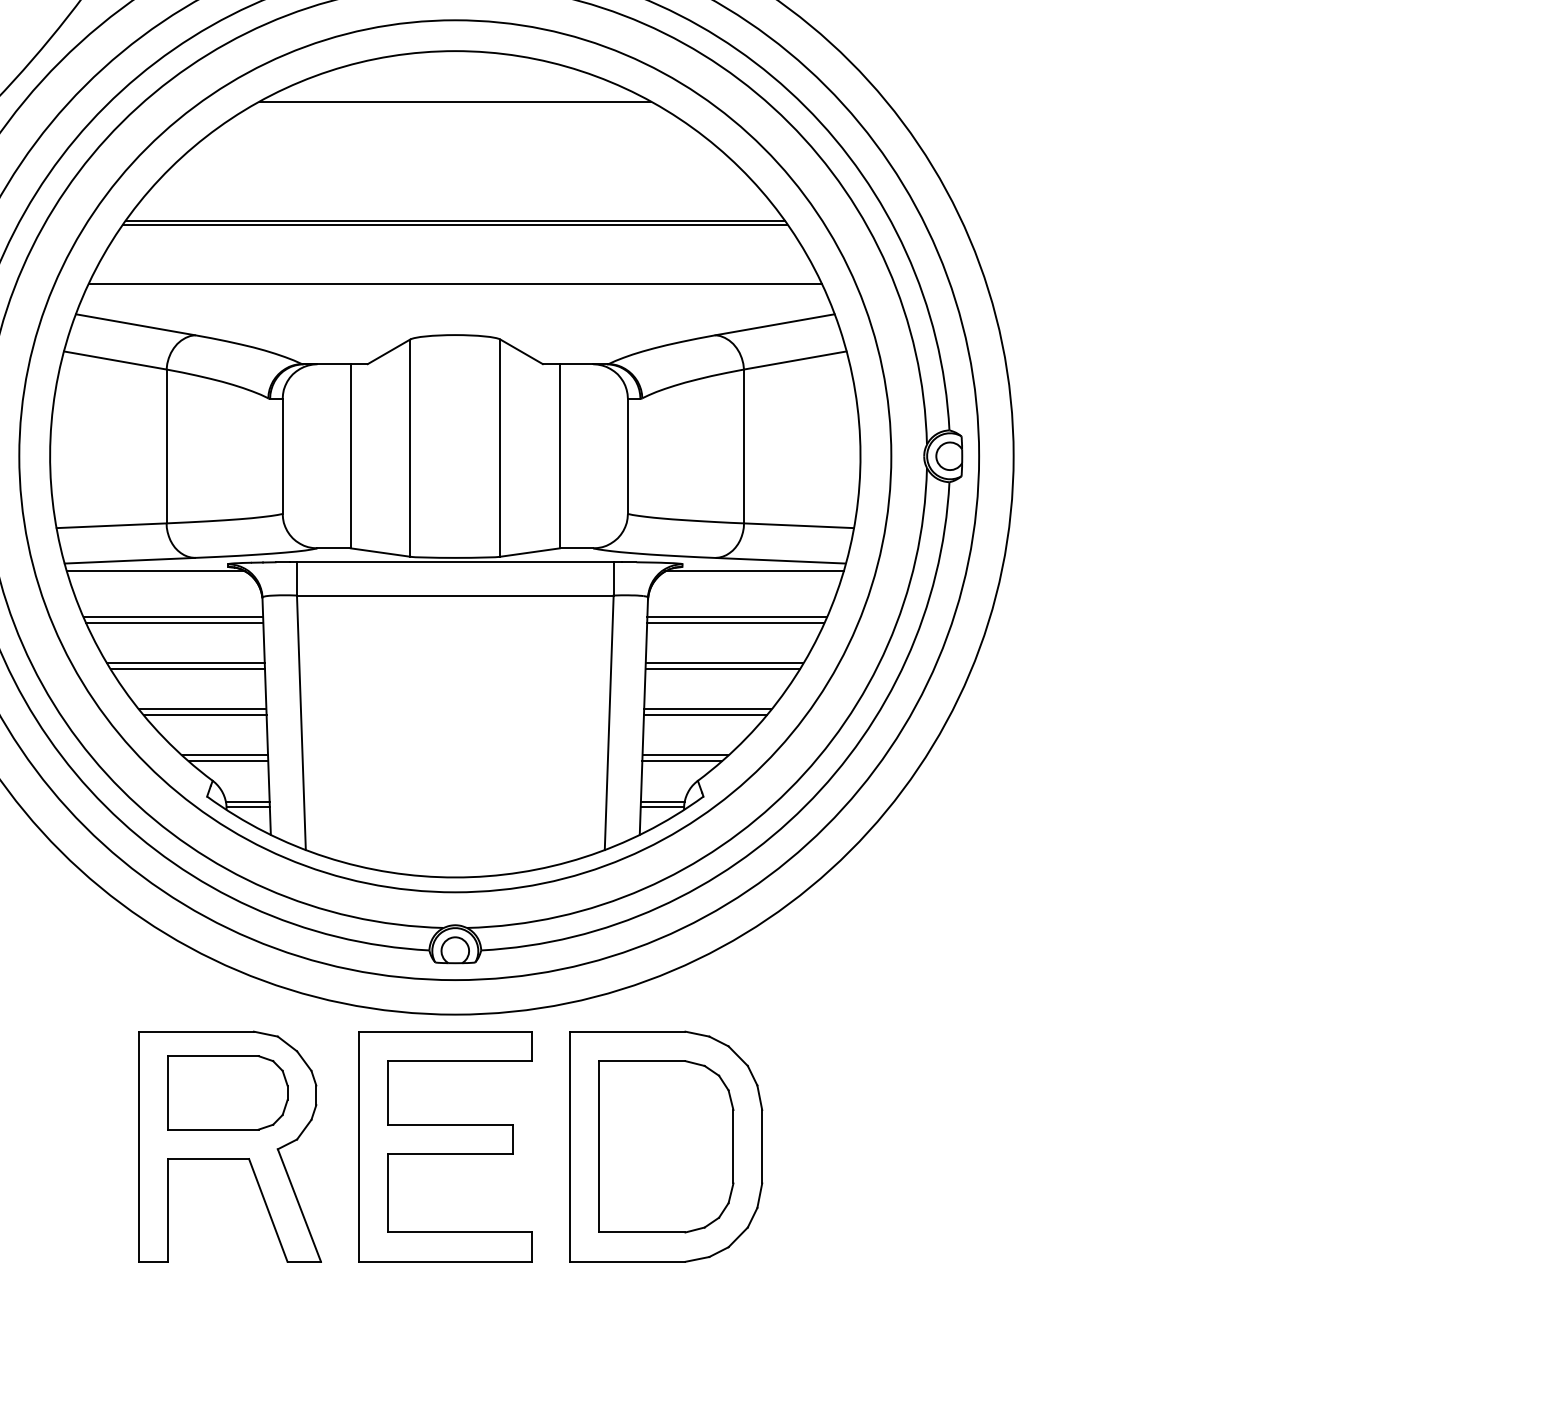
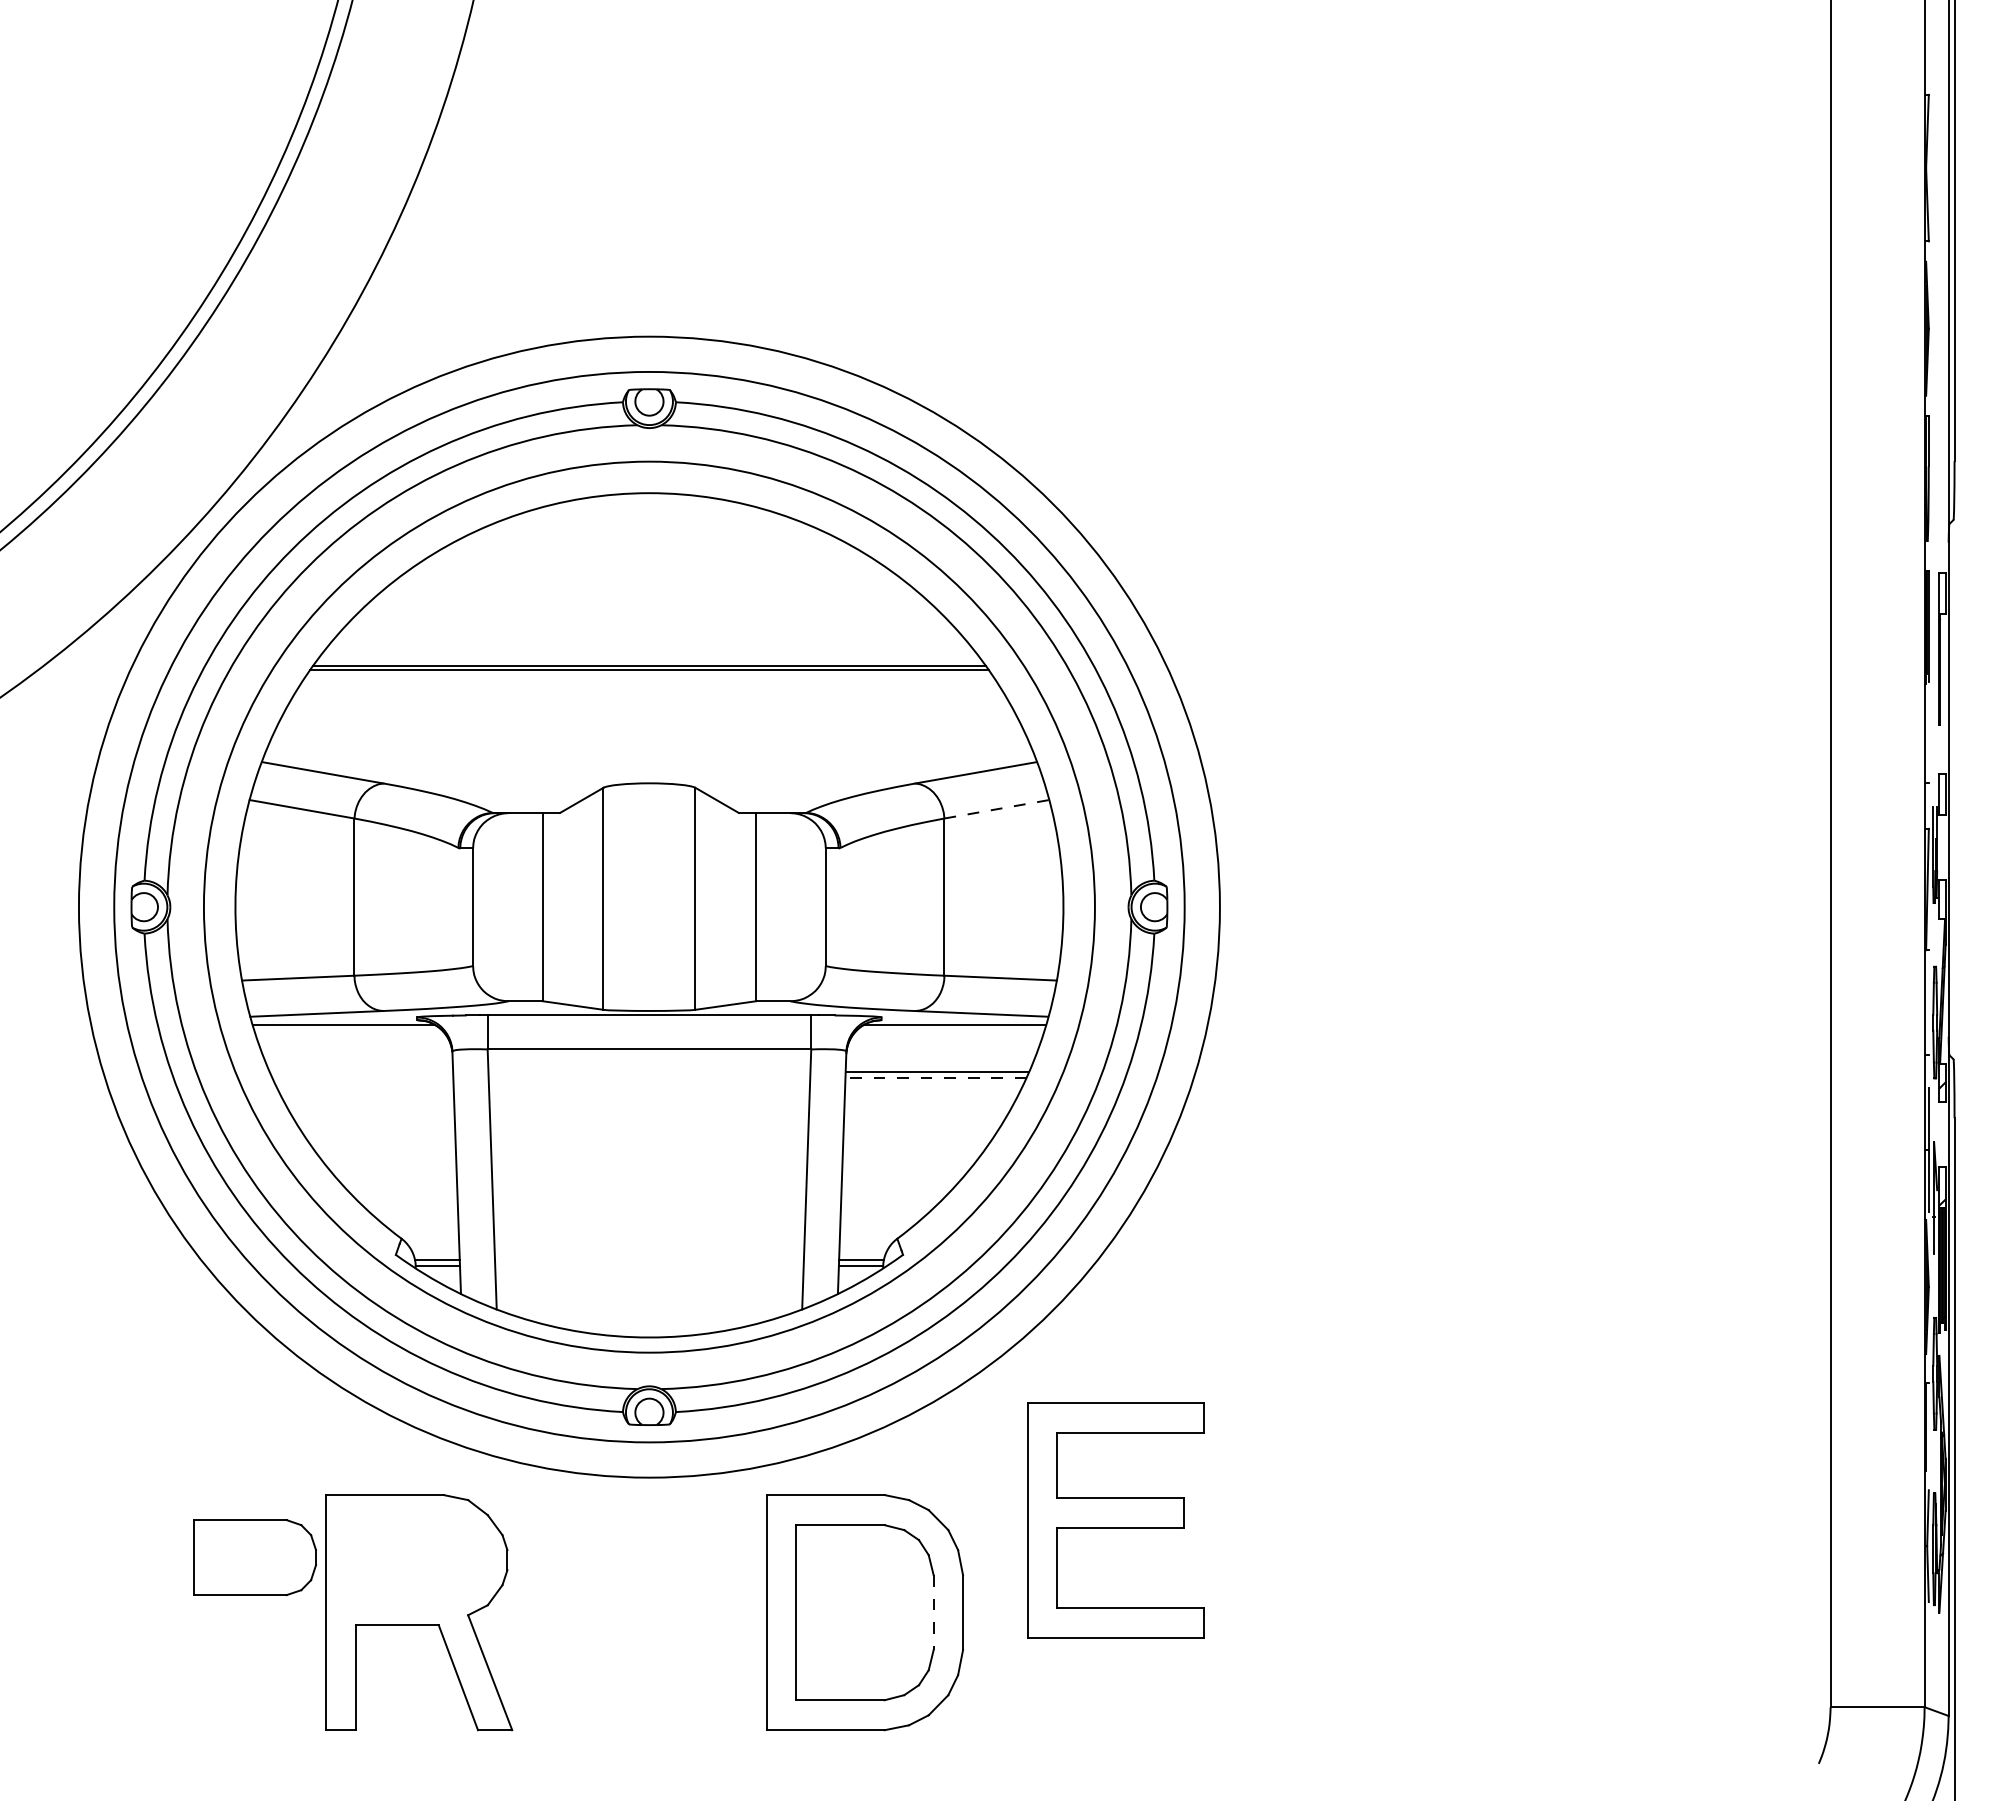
line: (455, 101) -> (649, 544), removed
line: (455, 283) -> (649, 730), removed
line: (795, 360) -> (997, 809), solid -> dashed
line: (173, 617) -> (361, 1071), removed
line: (174, 623) -> (362, 1077), removed
line: (735, 623) -> (935, 1077), solid -> dashed
line: (185, 663) -> (373, 1118), removed
line: (724, 663) -> (924, 1118), removed
line: (187, 669) -> (375, 1124), removed
line: (722, 669) -> (922, 1124), removed
line: (202, 709) -> (391, 1165), removed
line: (707, 709) -> (907, 1165), removed
line: (204, 715) -> (393, 1171), removed
line: (704, 715) -> (904, 1171), removed
line: (225, 755) -> (414, 1212), removed
line: (685, 755) -> (884, 1212), removed
line: (228, 761) -> (417, 1218), removed
line: (681, 761) -> (880, 1218), removed
part: (227, 1092) -> (254, 1557), moved
part: (445, 1146) -> (1115, 1520), moved
line: (733, 1146) -> (933, 1612), solid -> dashed

